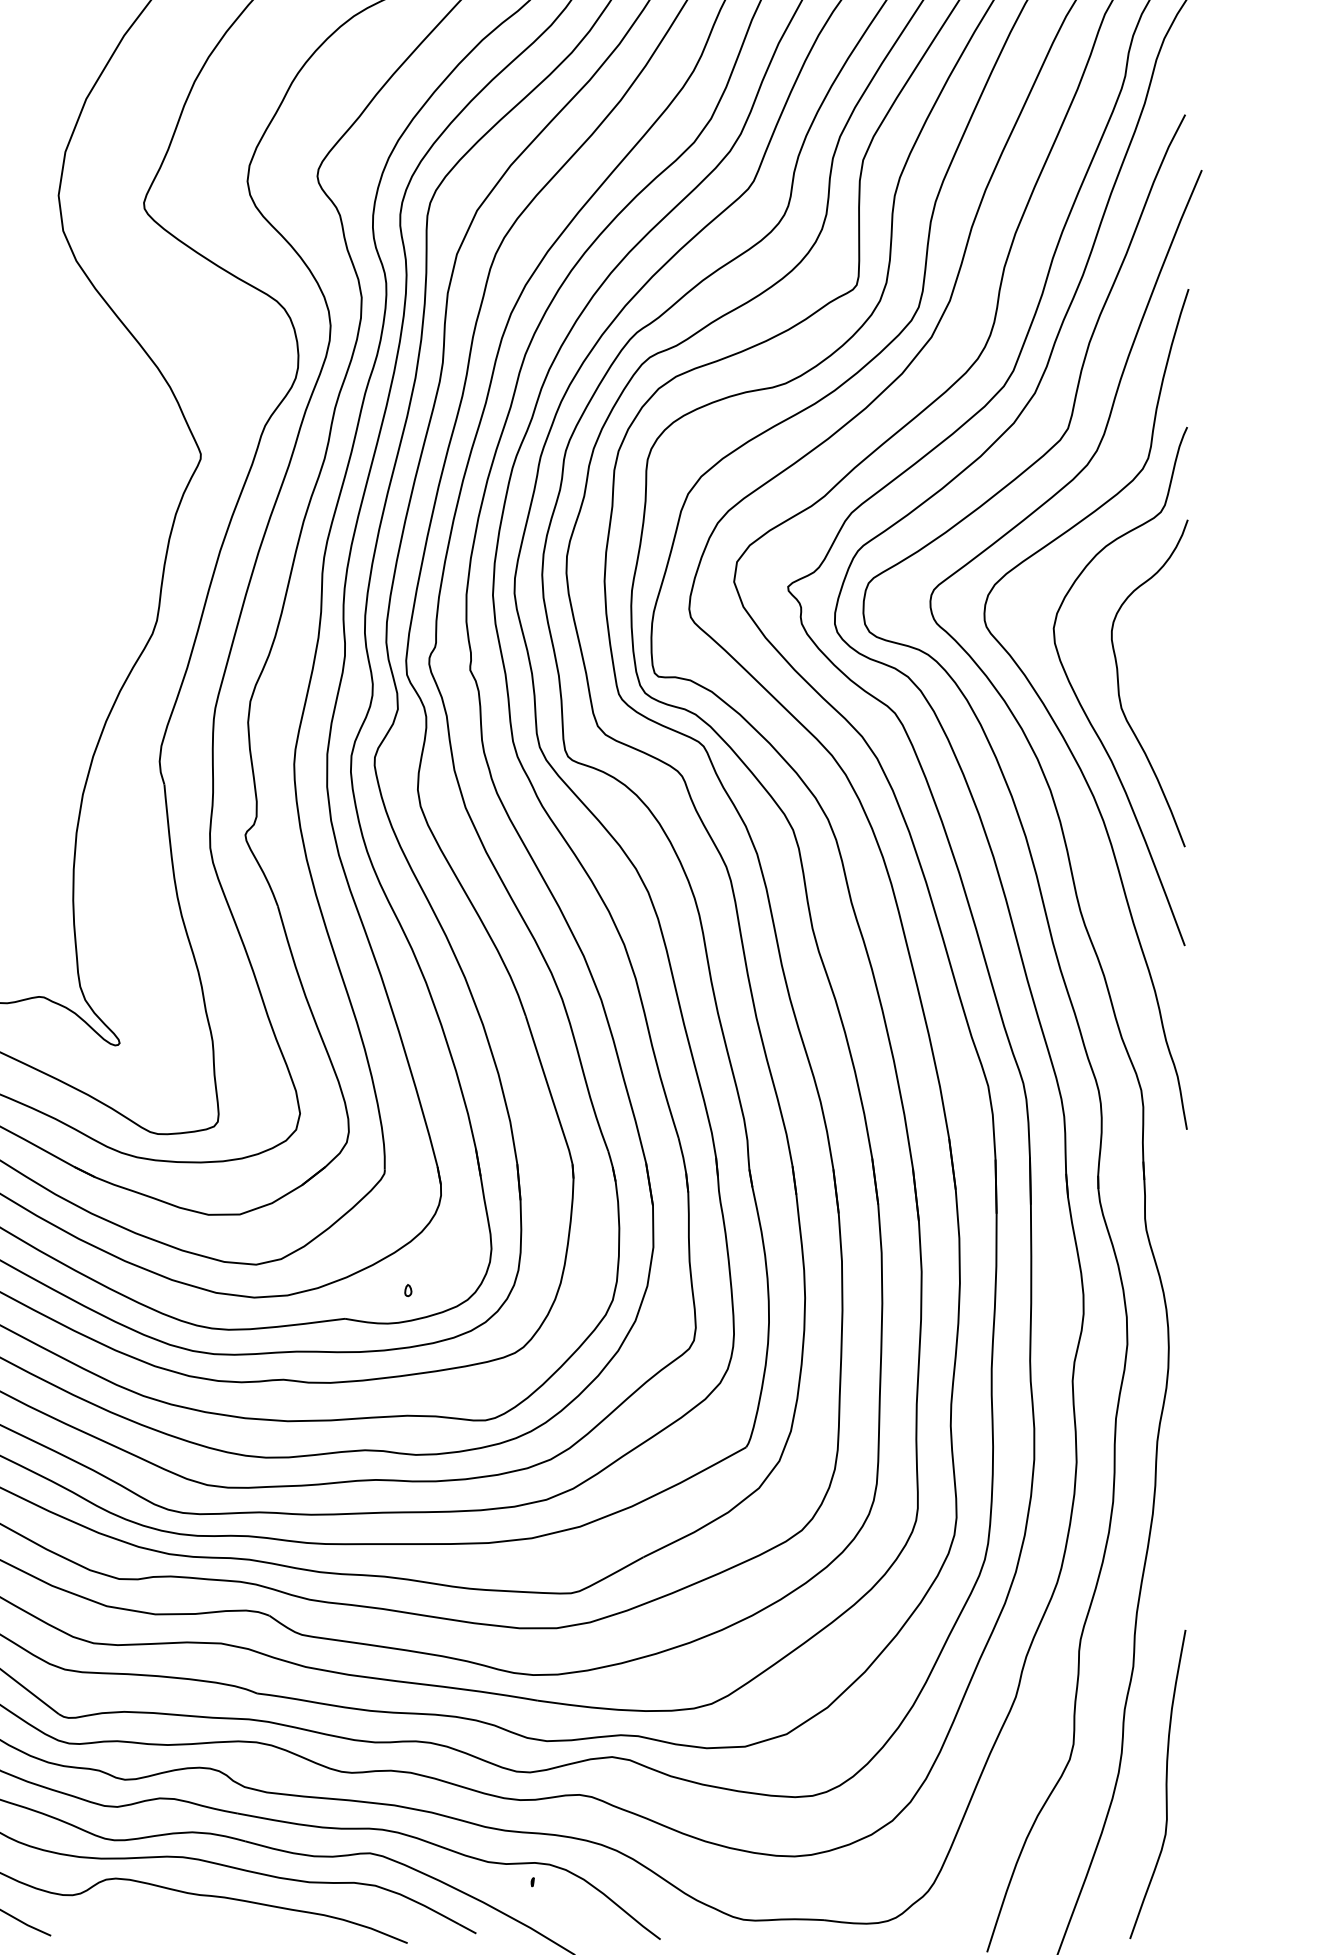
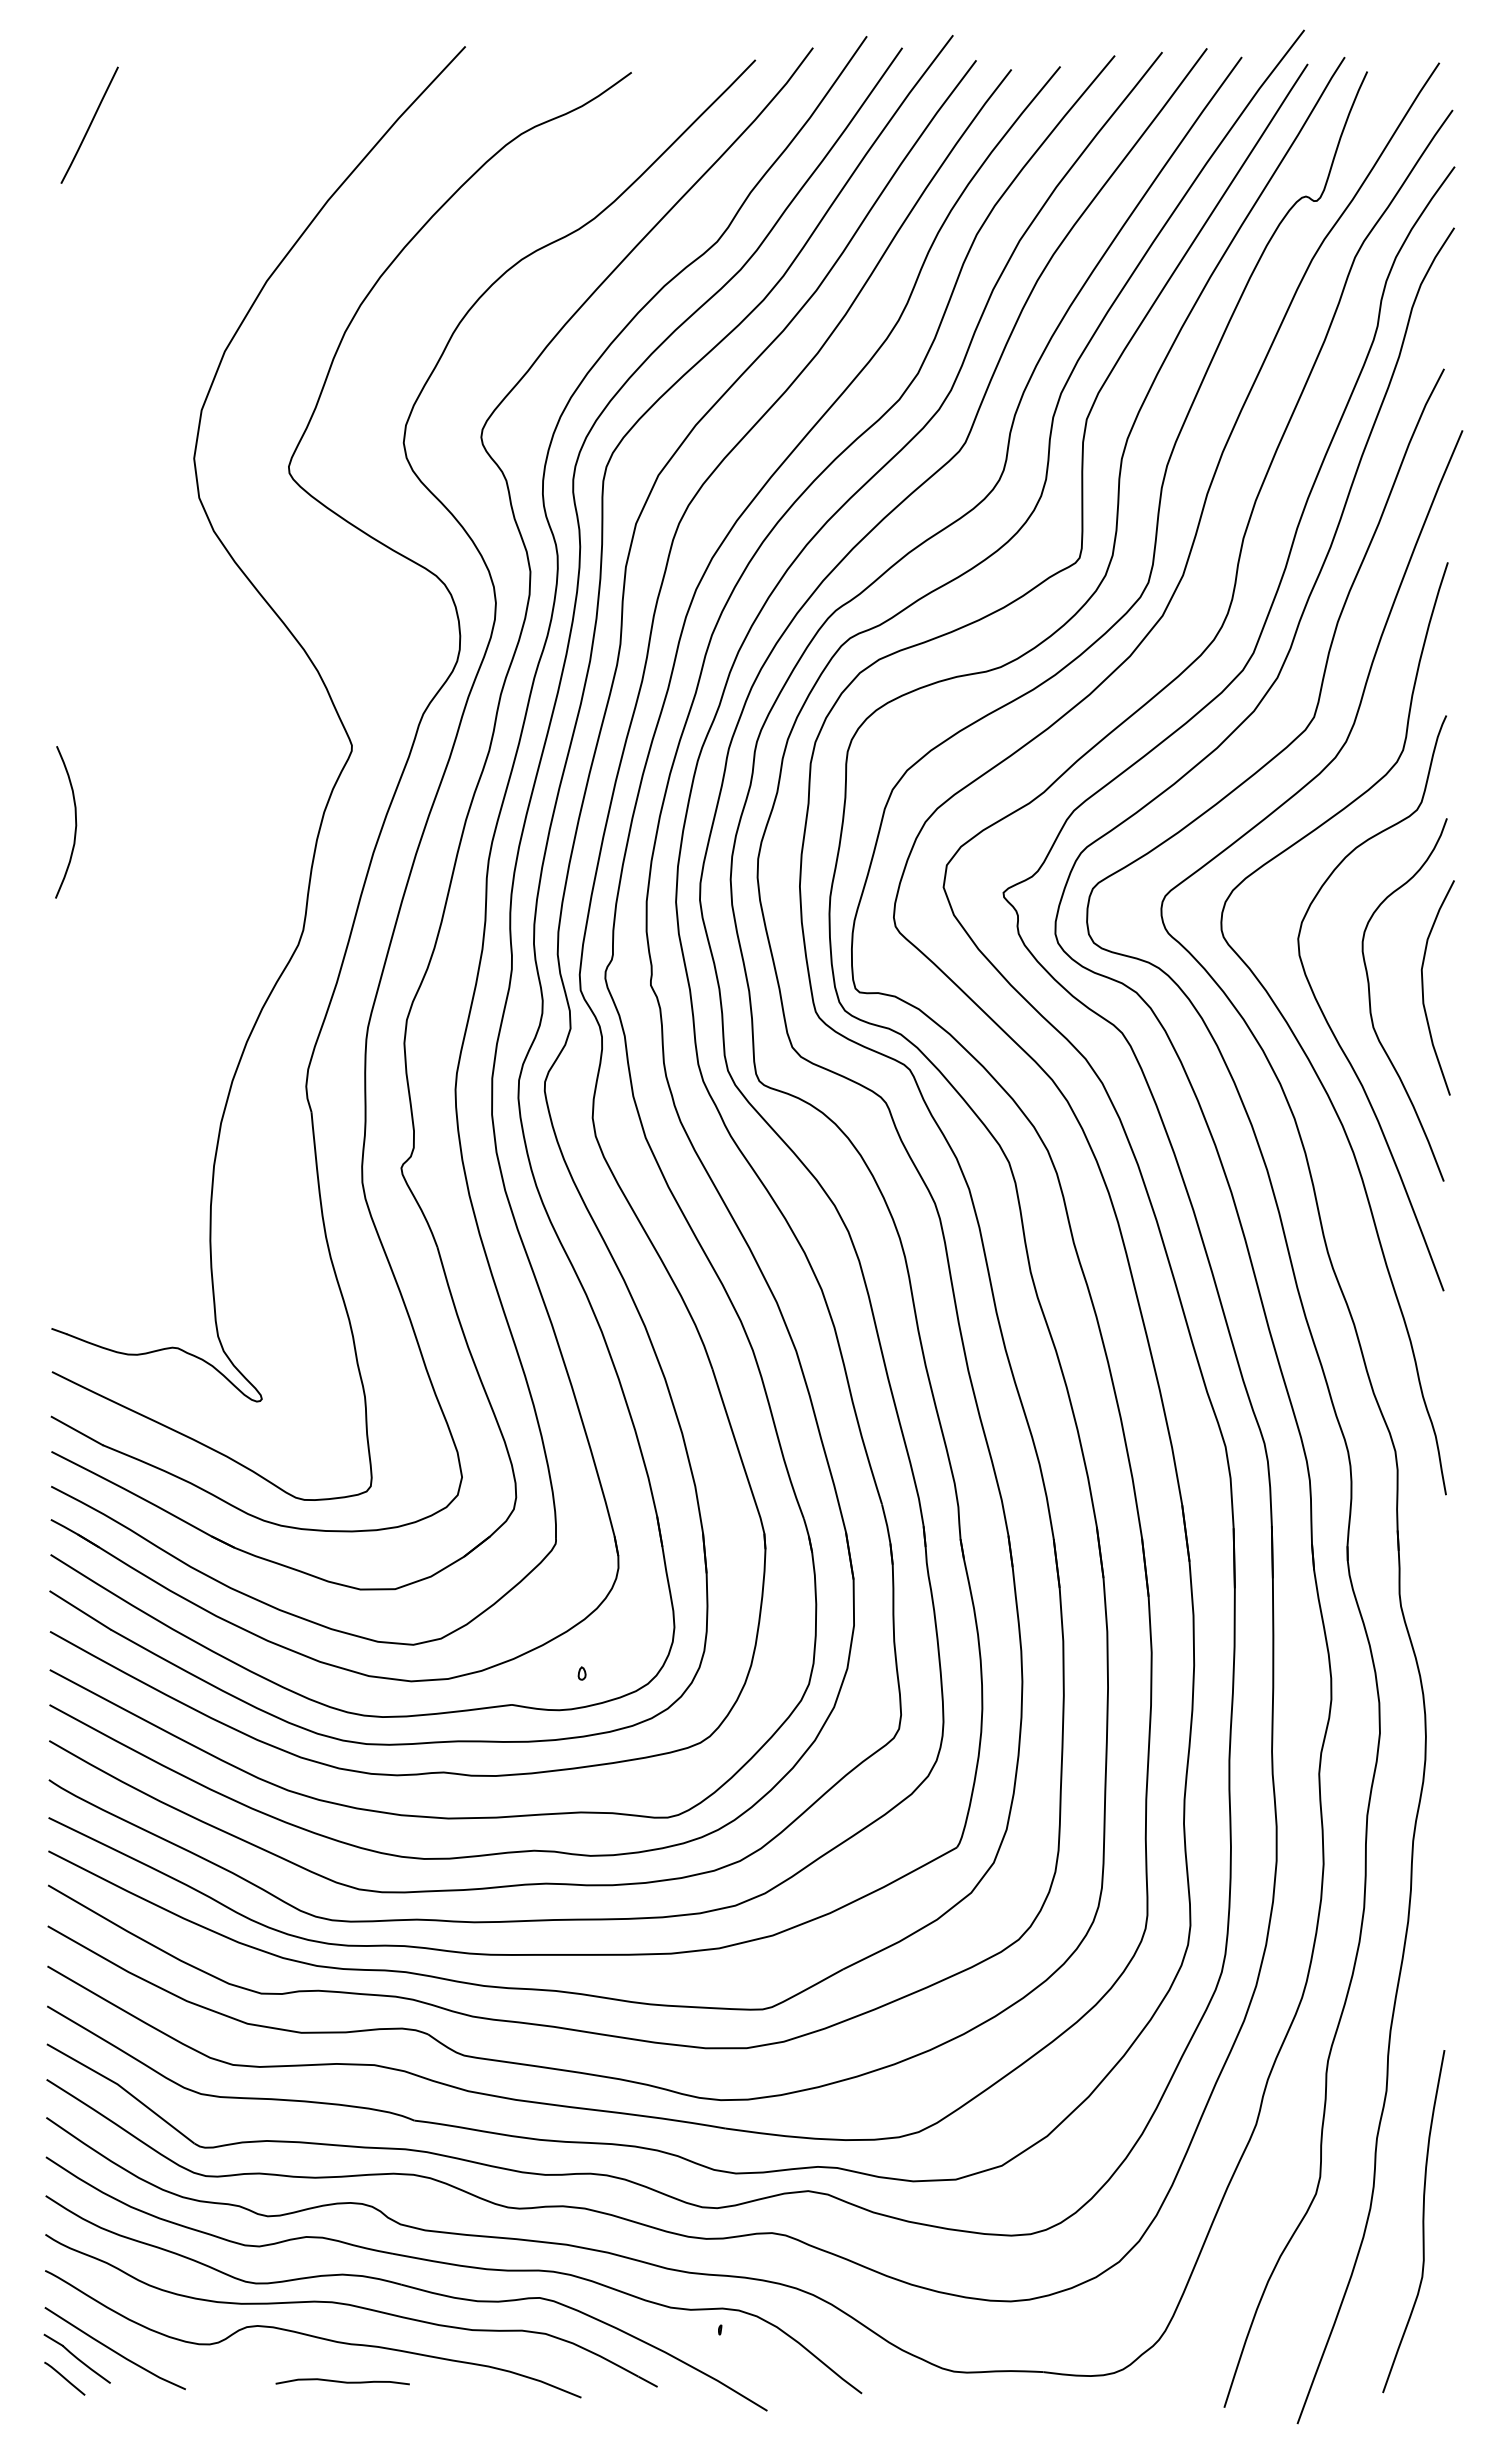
curve: (1166, 672) -> (1423, 987), added
curve: (192, 1928) -> (342, 2381), added

